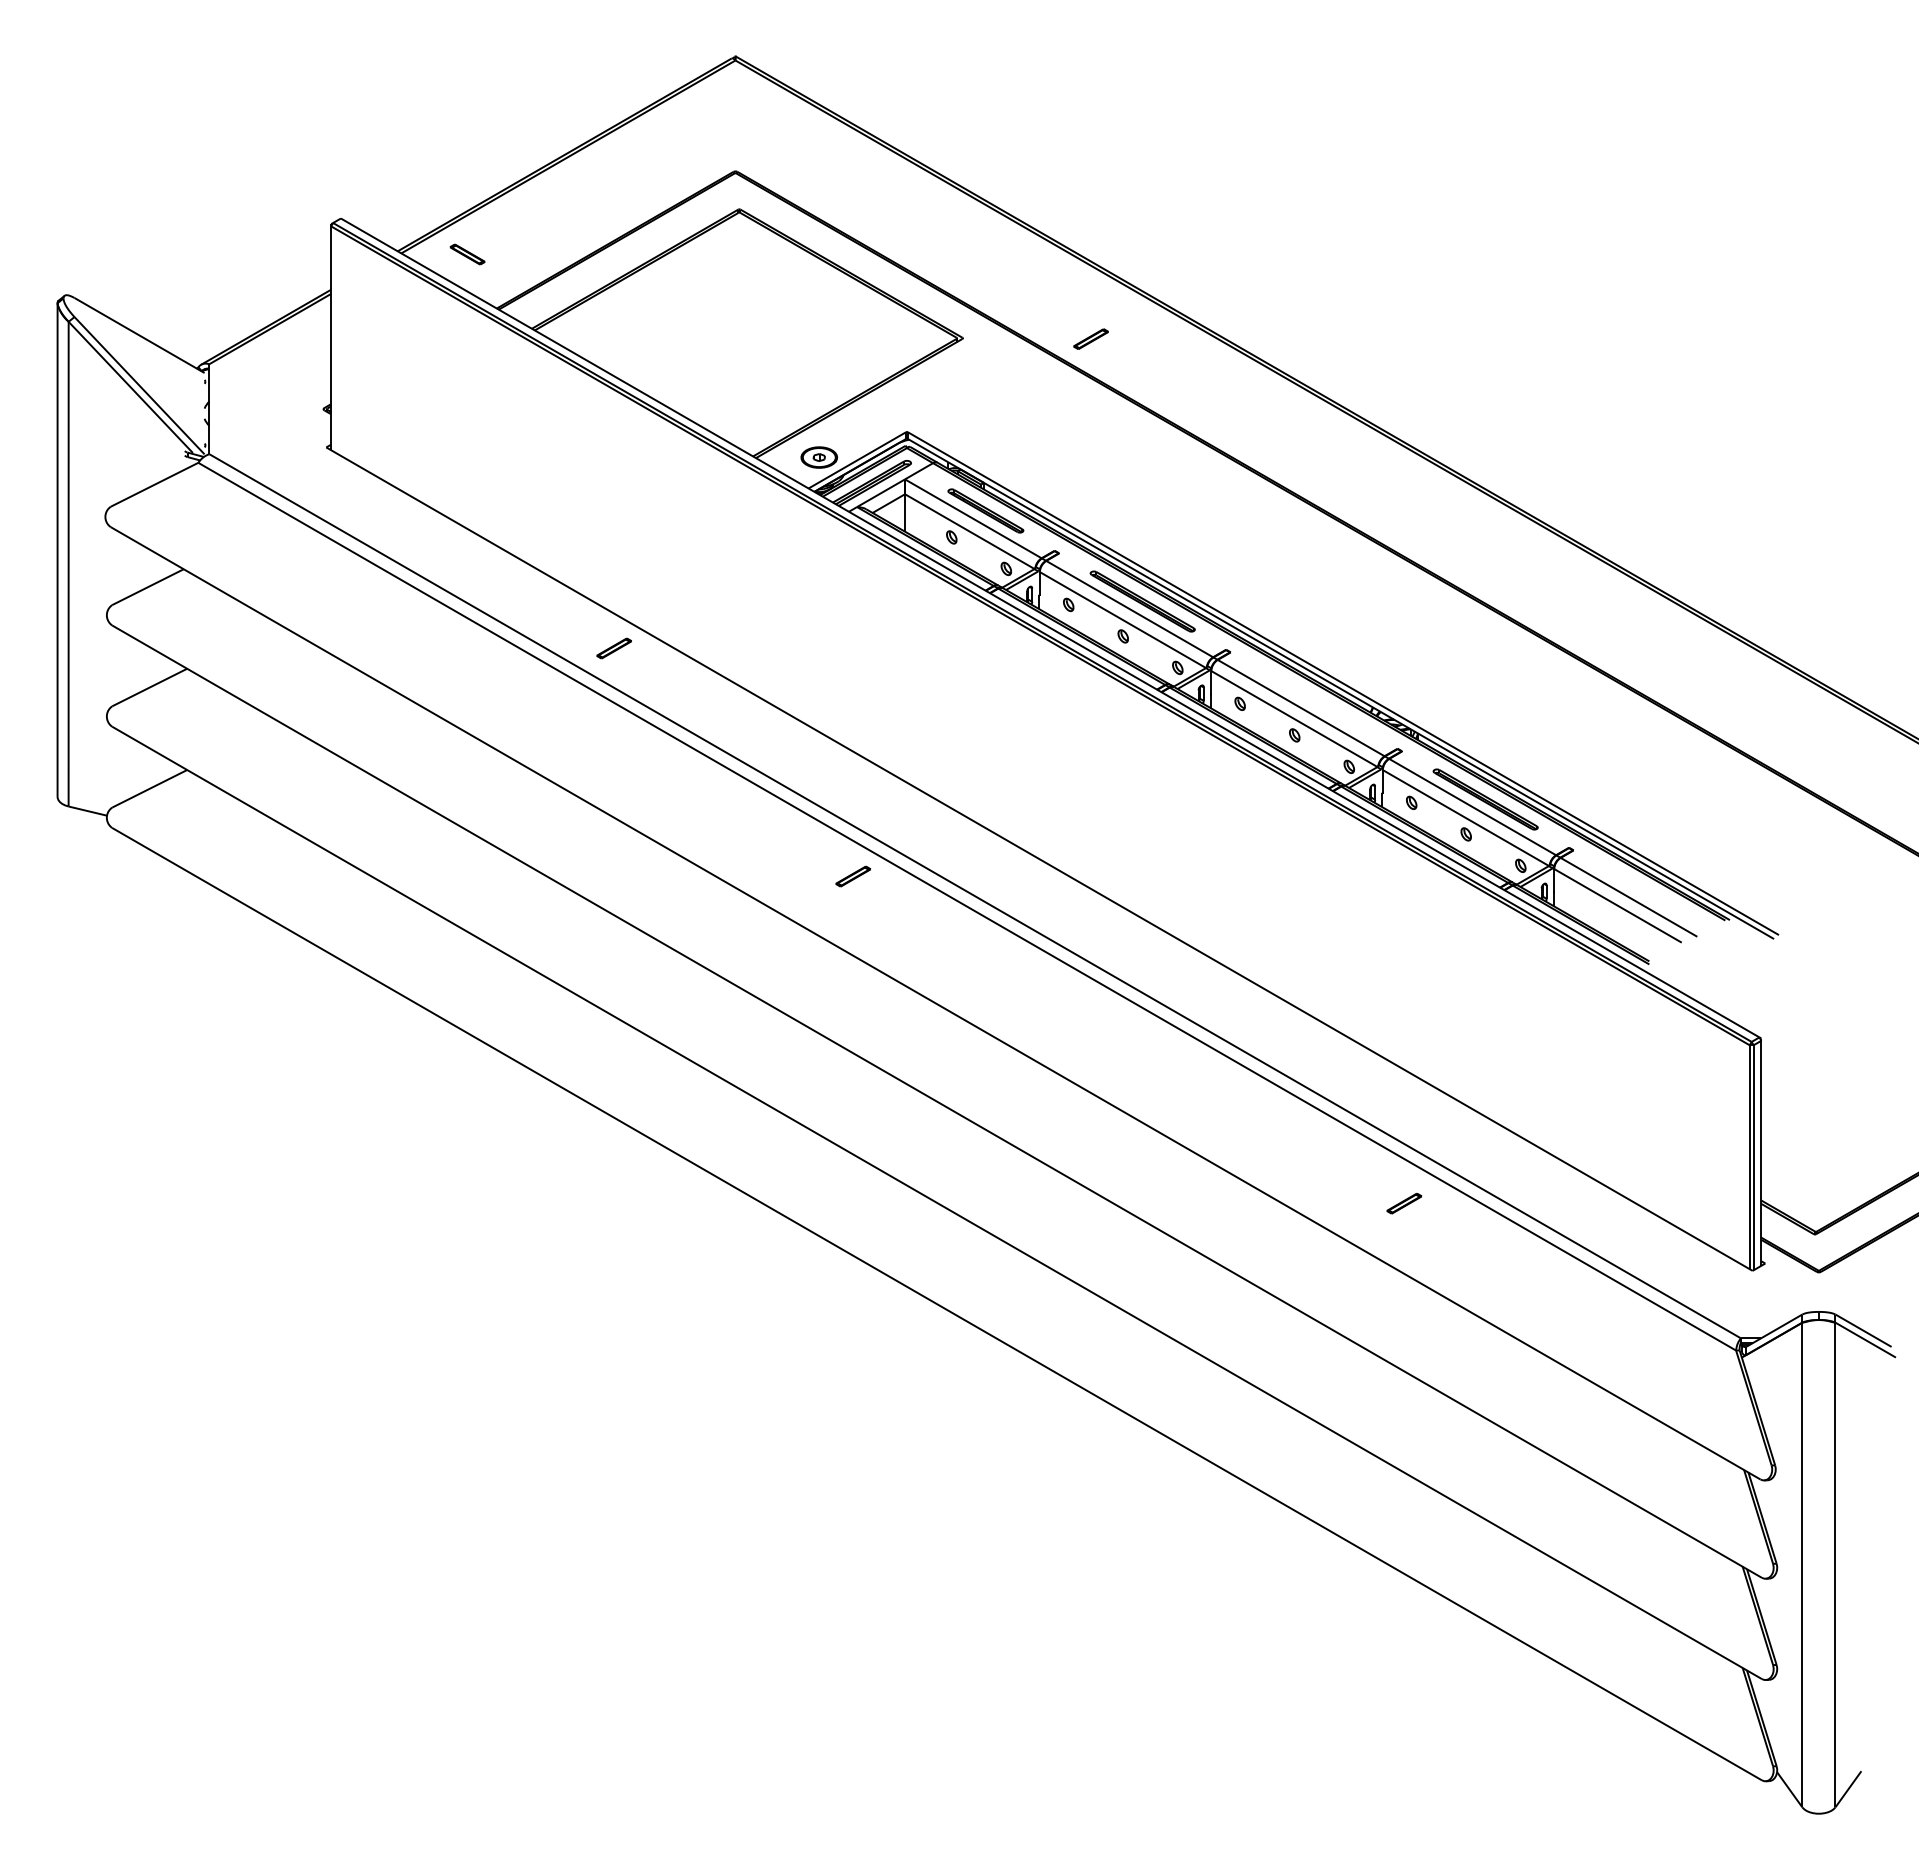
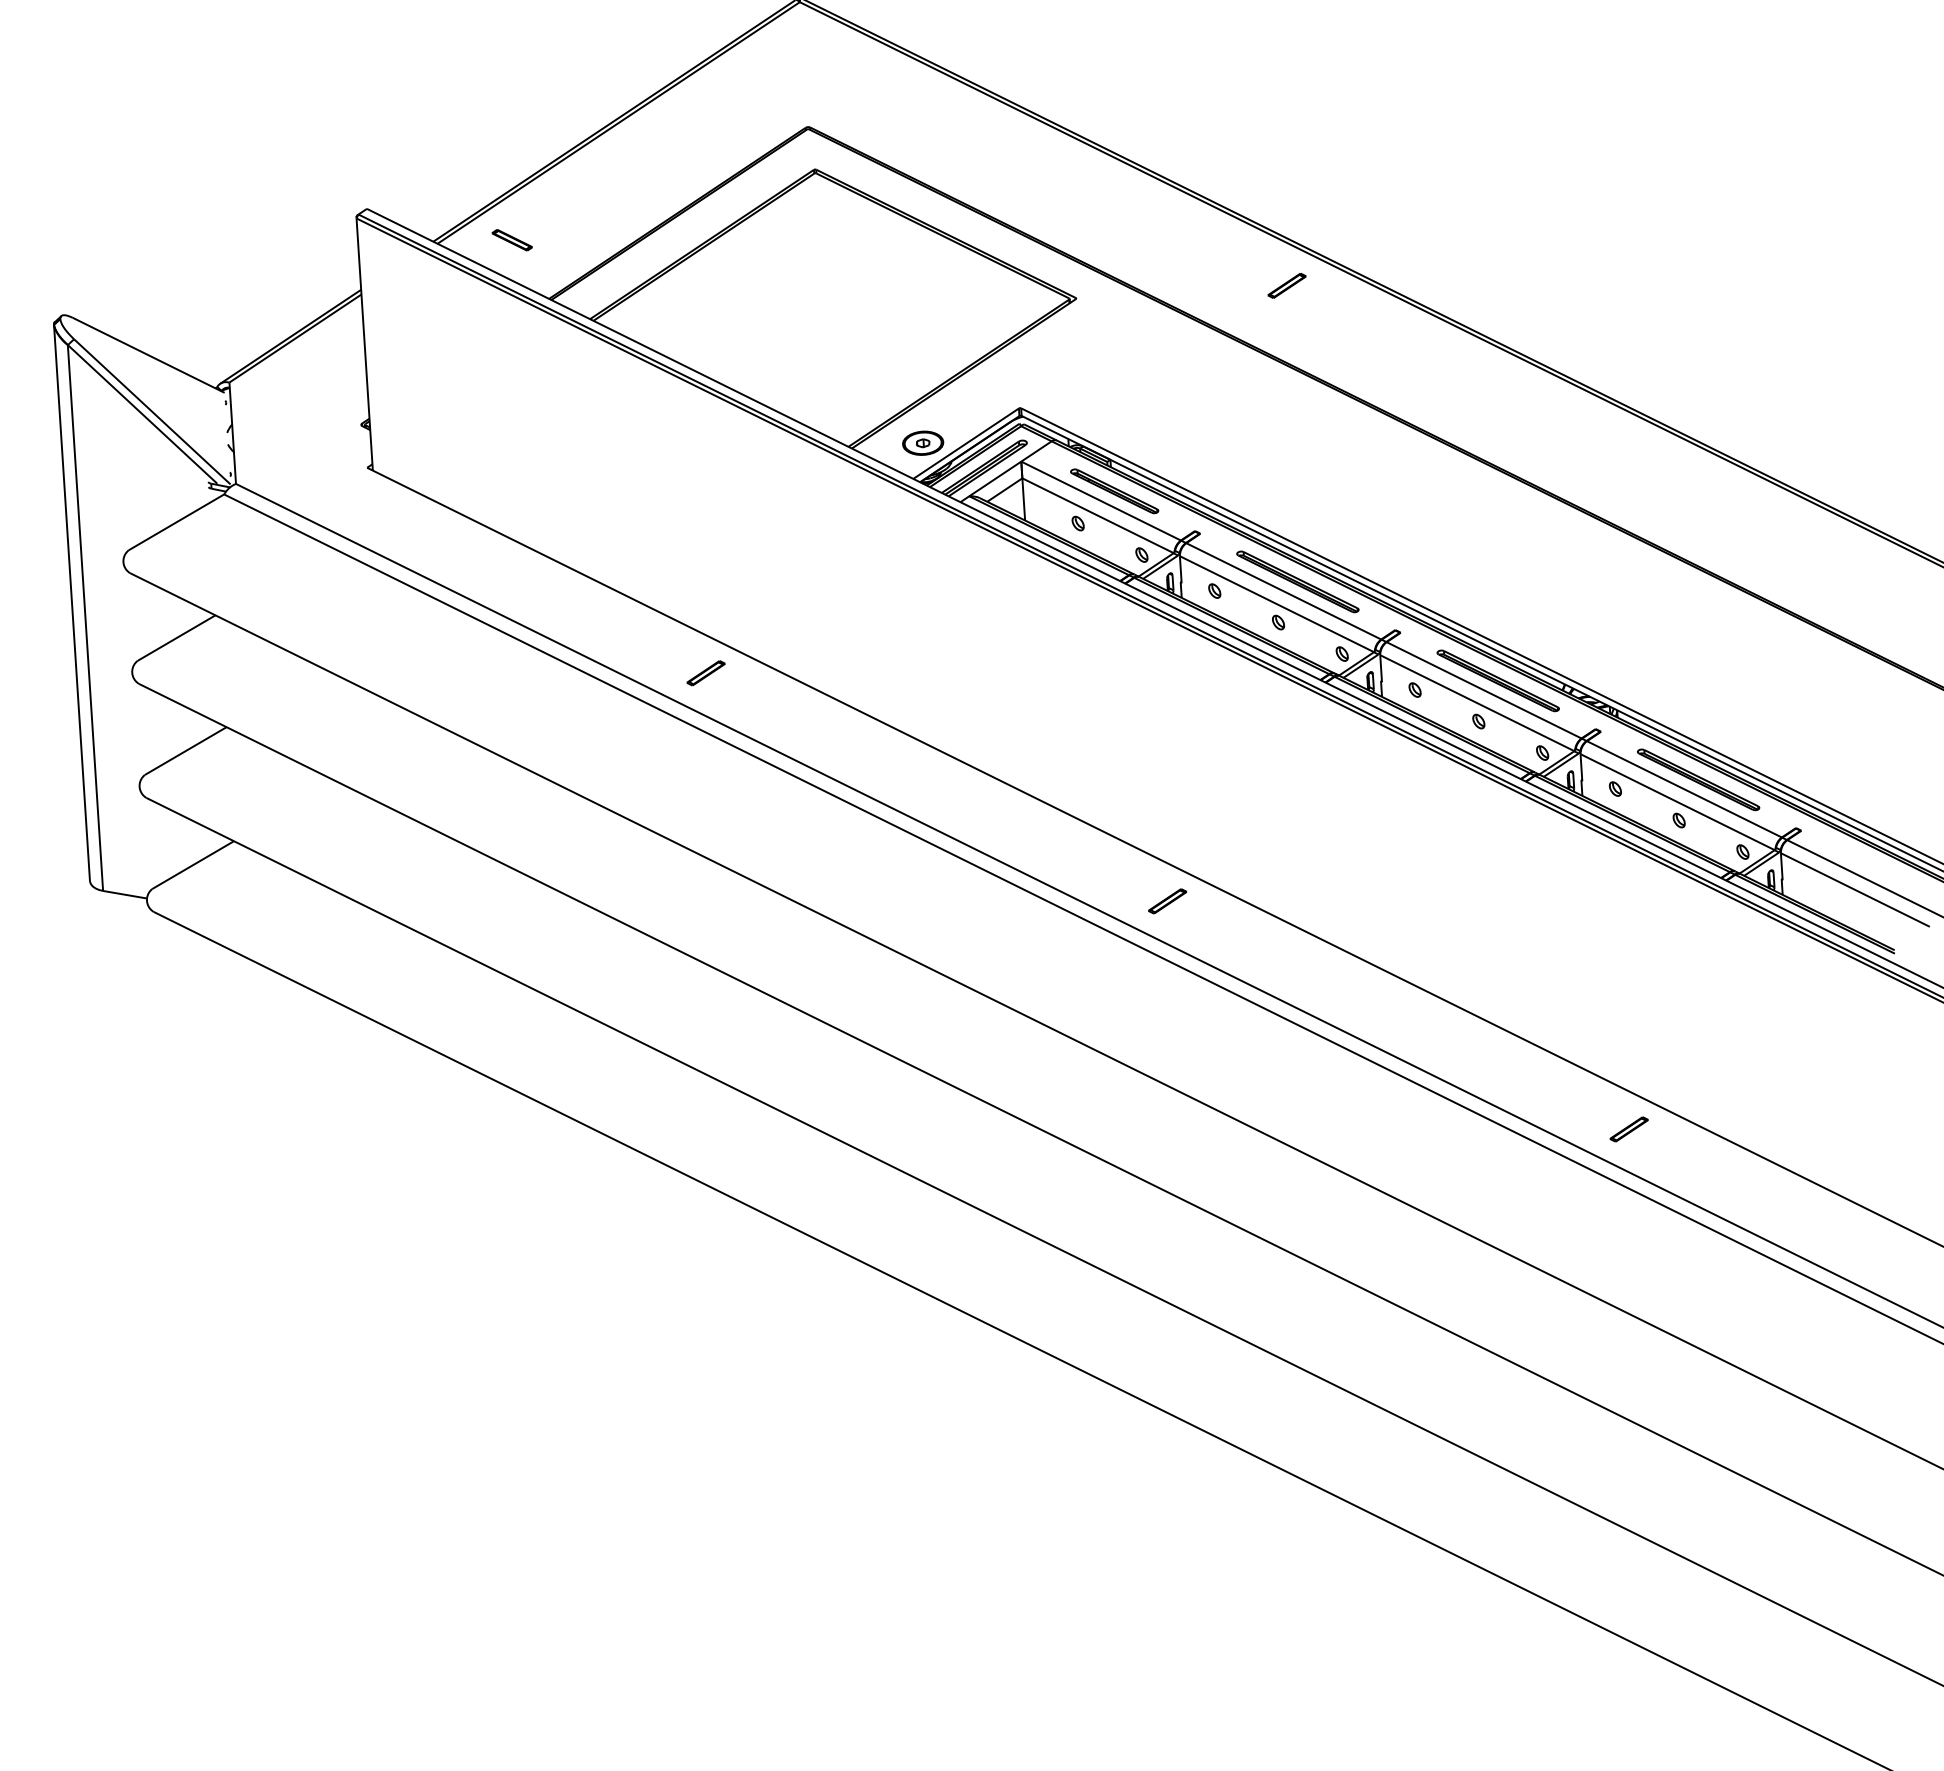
part: (1090, 338) -> (1286, 285), moved
part: (1314, 700) -> (1498, 680), added
part: (852, 876) -> (1166, 901), moved
part: (1404, 1203) -> (1629, 1129), moved

